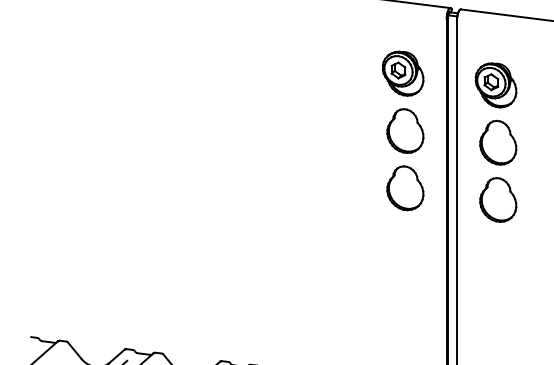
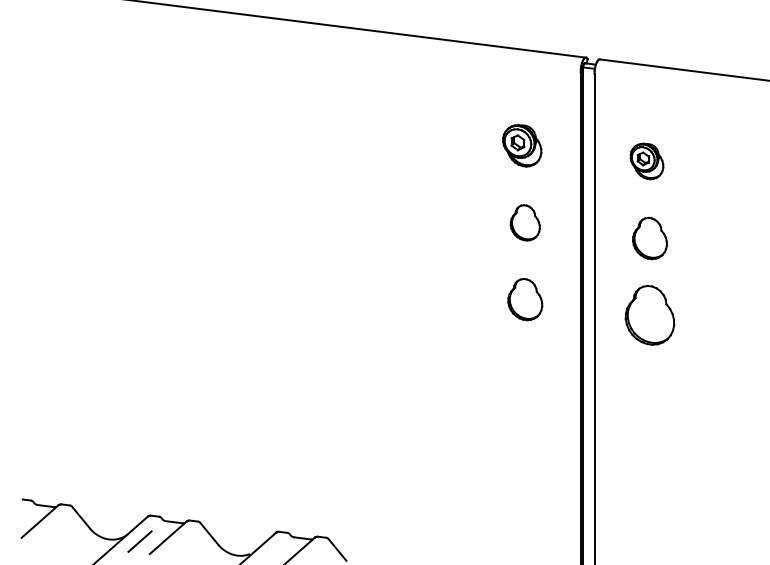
part: (403, 73) -> (522, 145), size x0.7
part: (495, 85) -> (646, 161), size x0.6
part: (405, 130) -> (525, 222), size x0.6
part: (497, 142) -> (649, 238), size x0.7
part: (405, 188) -> (525, 299), size x0.7

